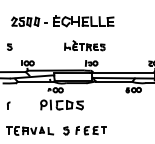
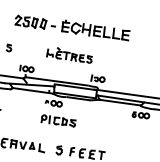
part: (84, 45) -> (69, 54), moved
part: (61, 105) -> (57, 121), size x0.71

